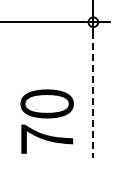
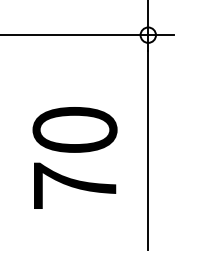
line: (93, 94) -> (148, 149), dashed -> solid
text: (46, 121) -> (73, 157), moved

